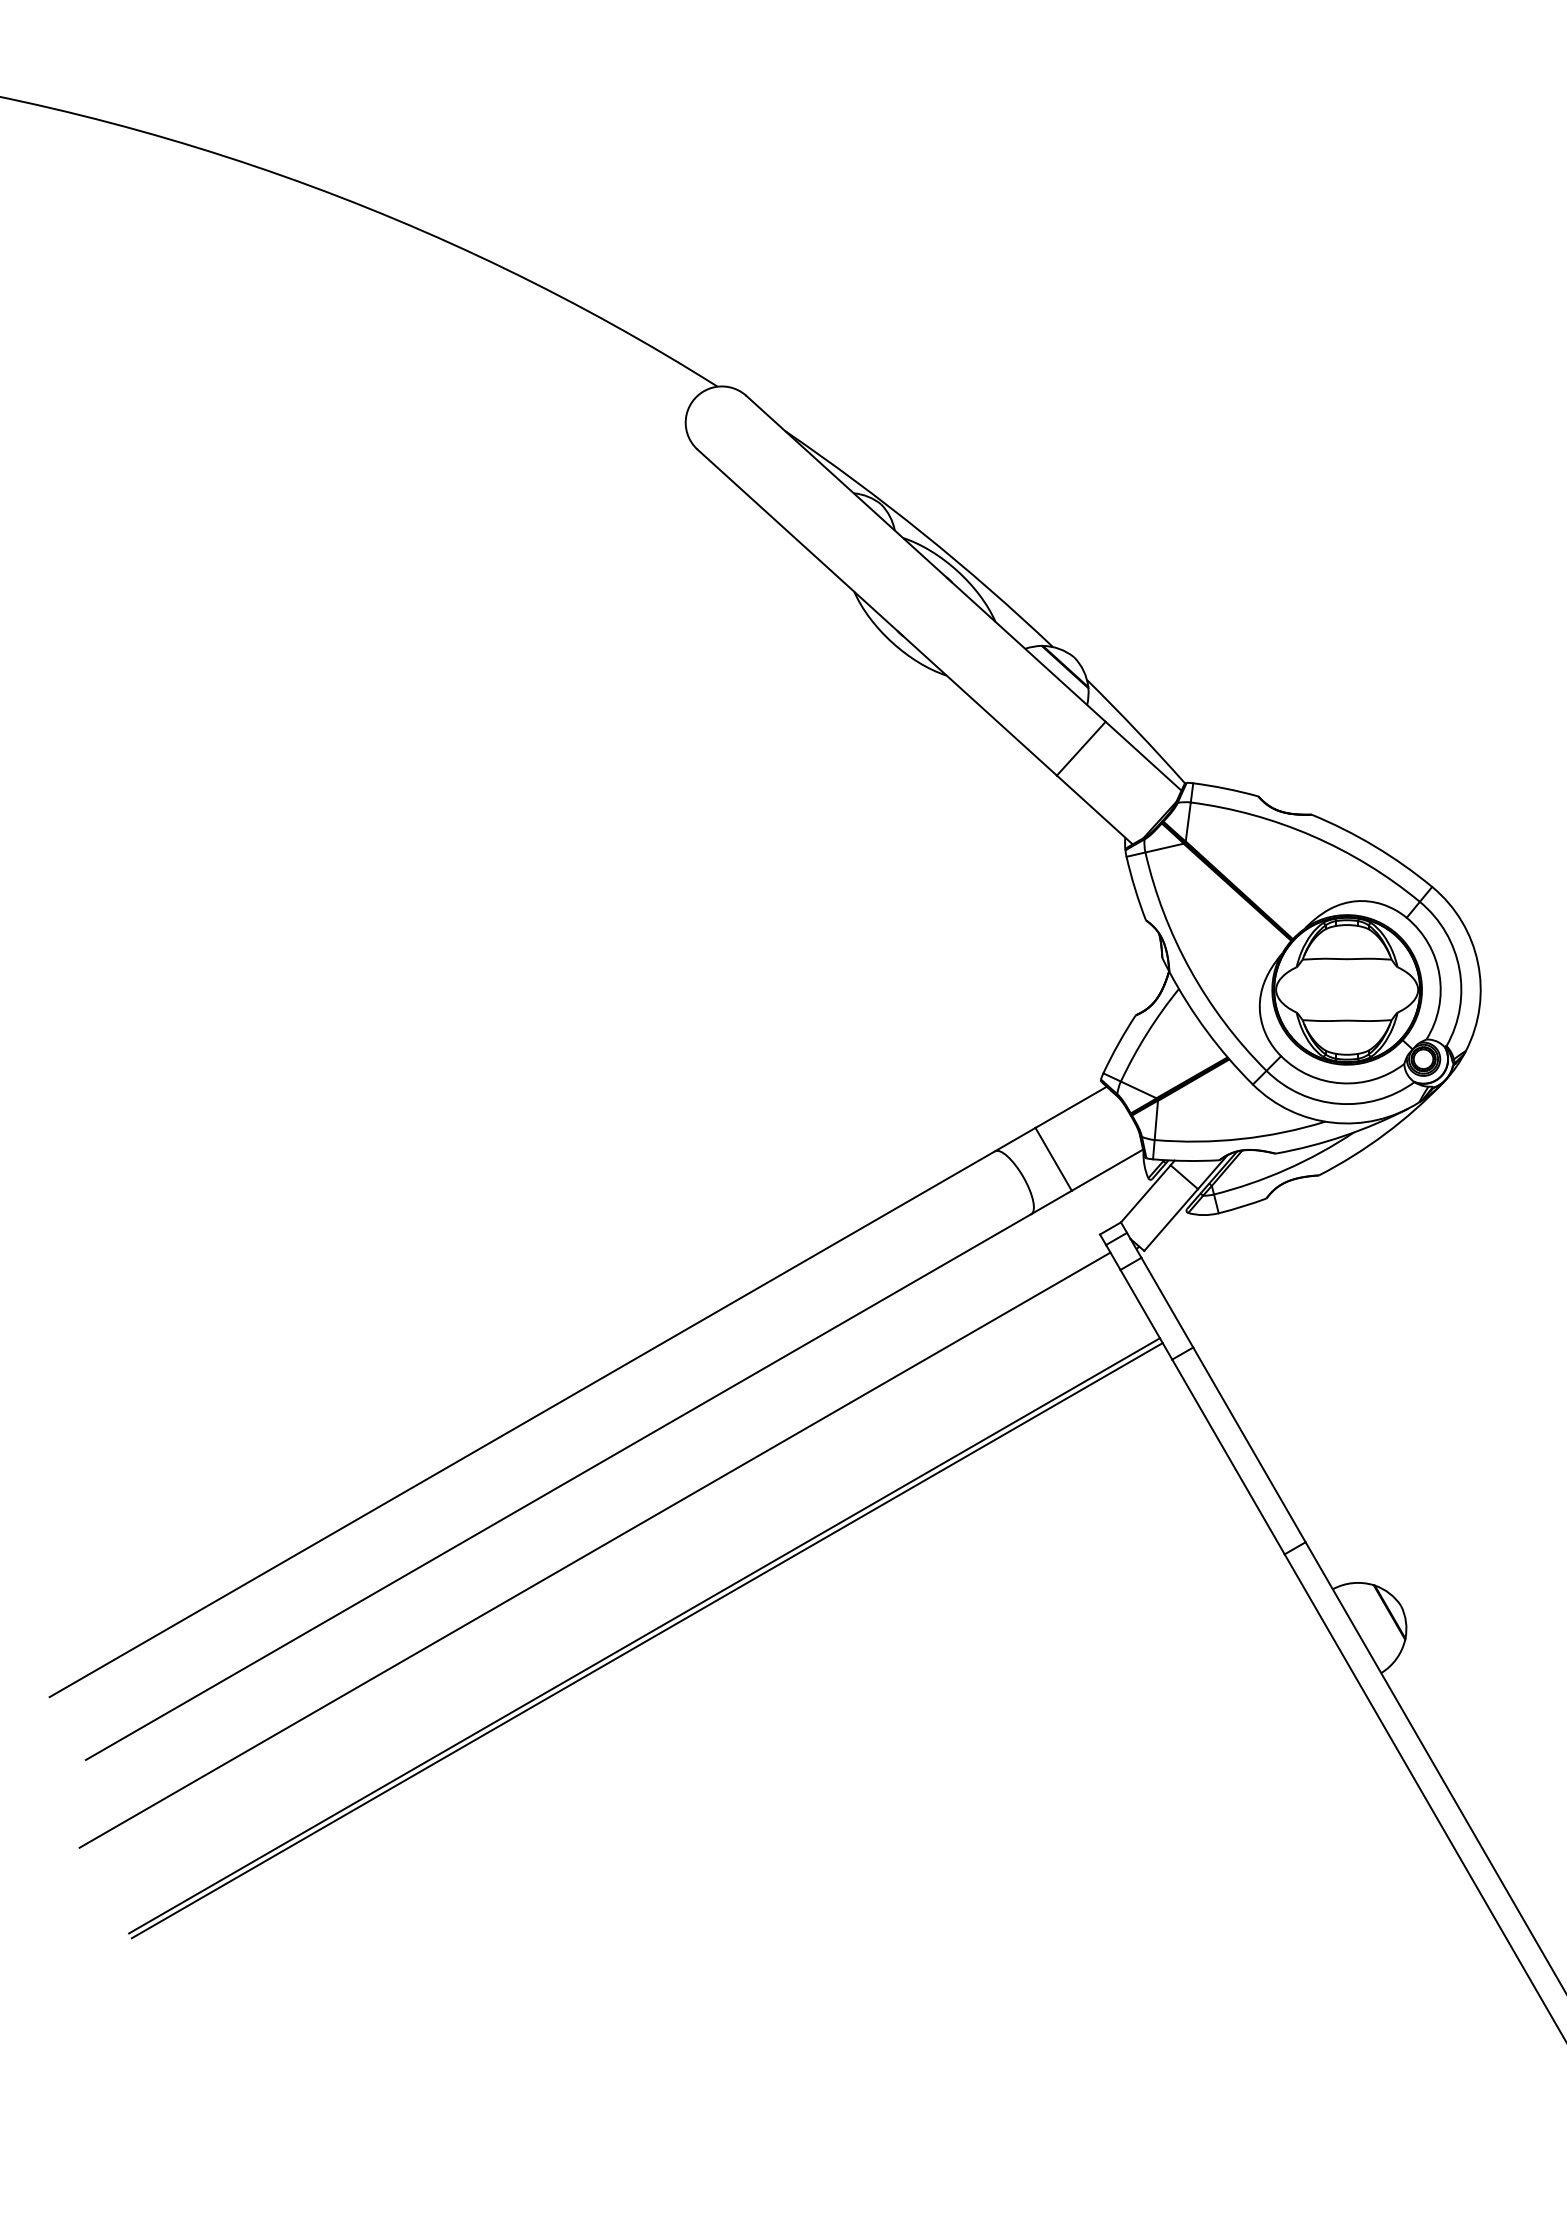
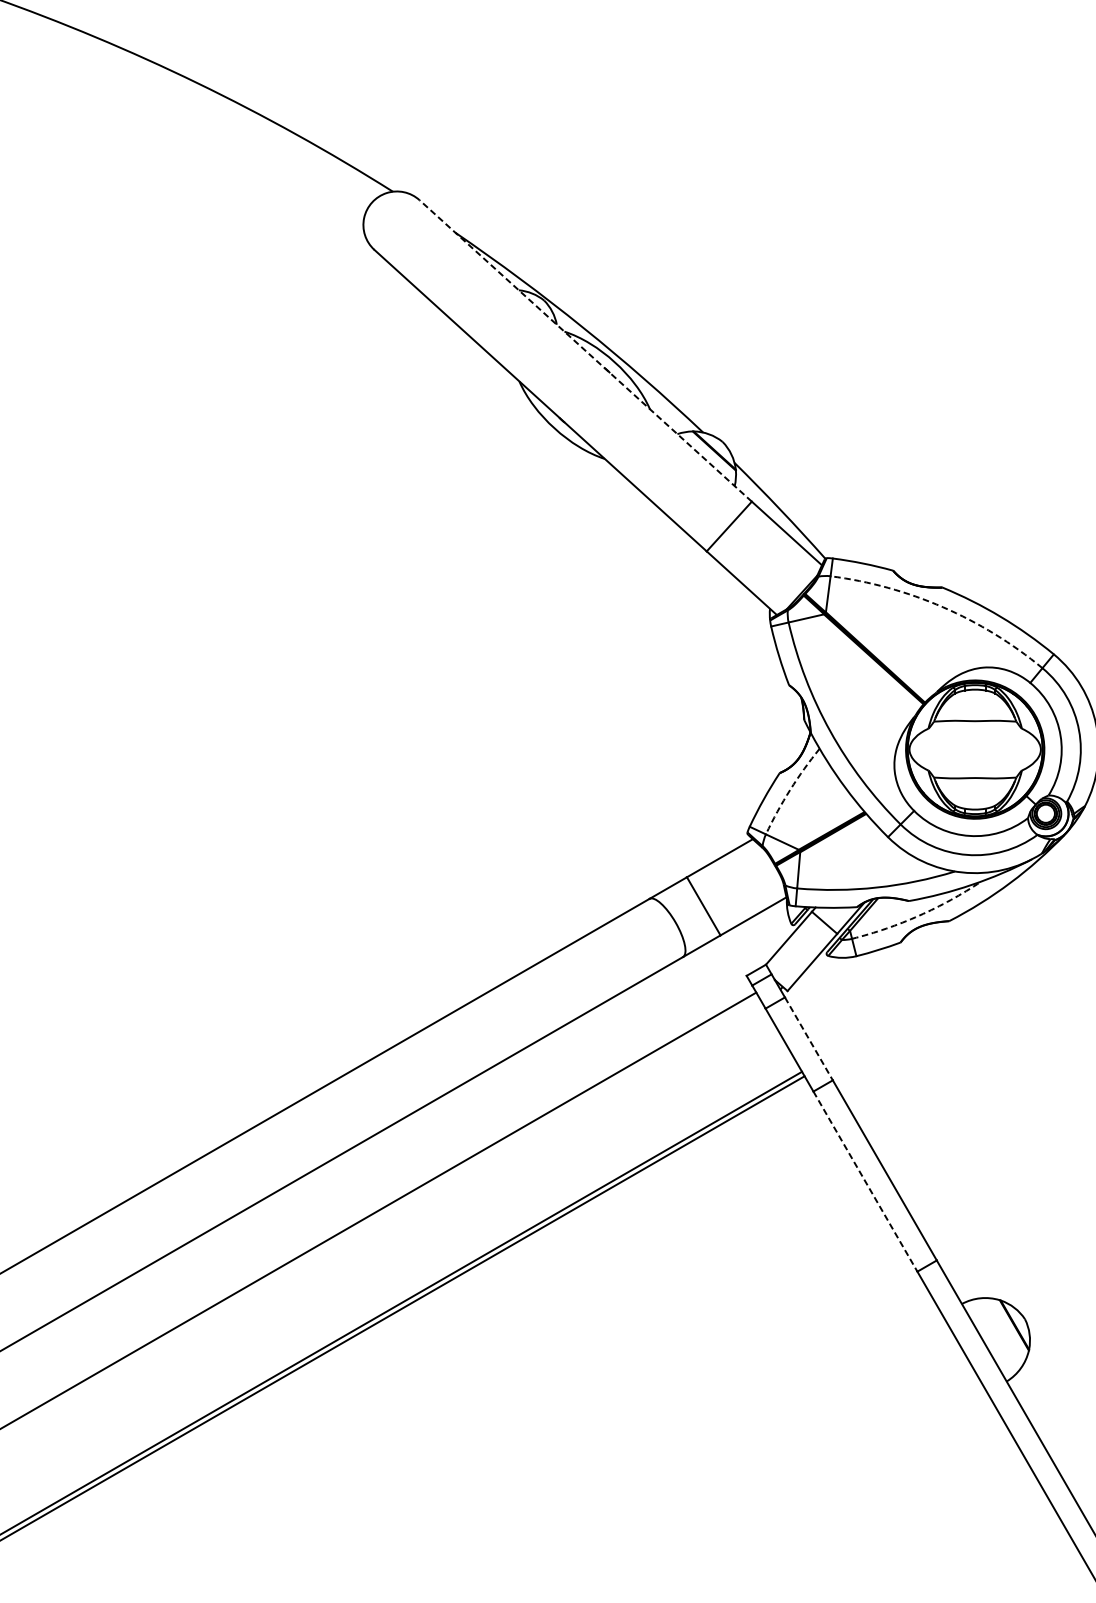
line: (926, 558) -> (586, 350), solid -> dashed
arc: (1312, 835) -> (943, 606), solid -> dashed
arc: (1147, 1033) -> (790, 789), solid -> dashed
arc: (1286, 1169) -> (919, 915), solid -> dashed
line: (1167, 1302) -> (809, 1038), solid -> dashed
line: (1228, 1457) -> (865, 1182), solid -> dashed

